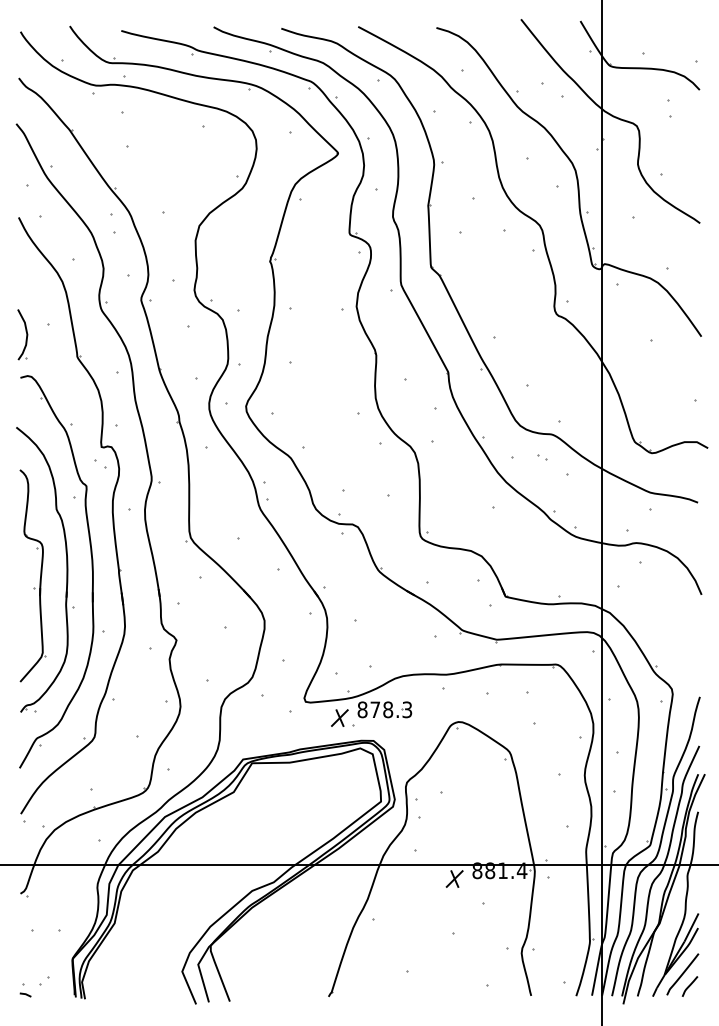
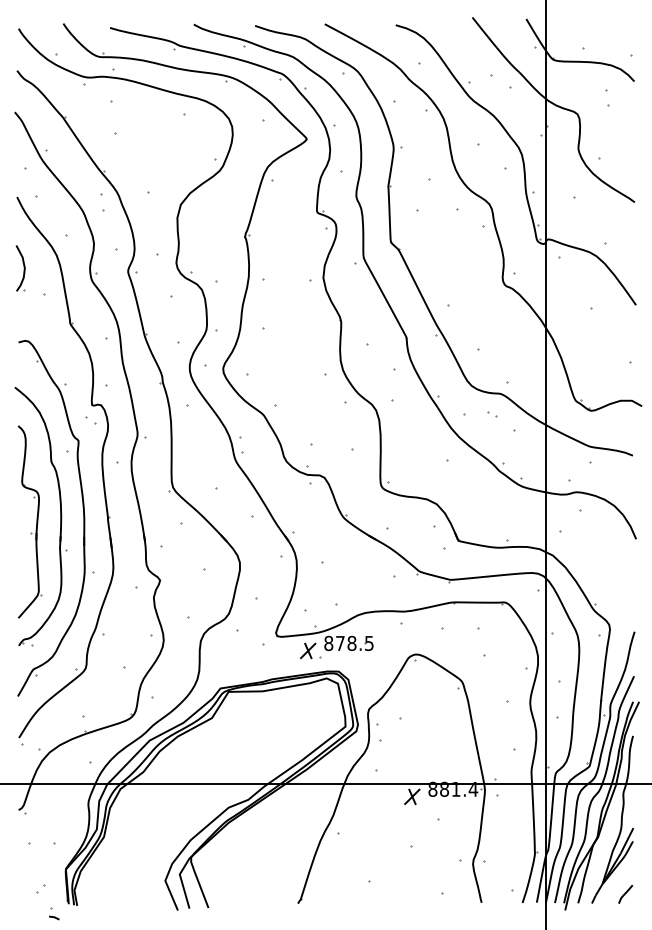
part: (22, 334) -> (20, 268), moved
text: (407, 708) -> (369, 642), 878.3 -> 878.5
line: (682, 974) -> (618, 883), removed
part: (25, 990) -> (54, 913), moved

